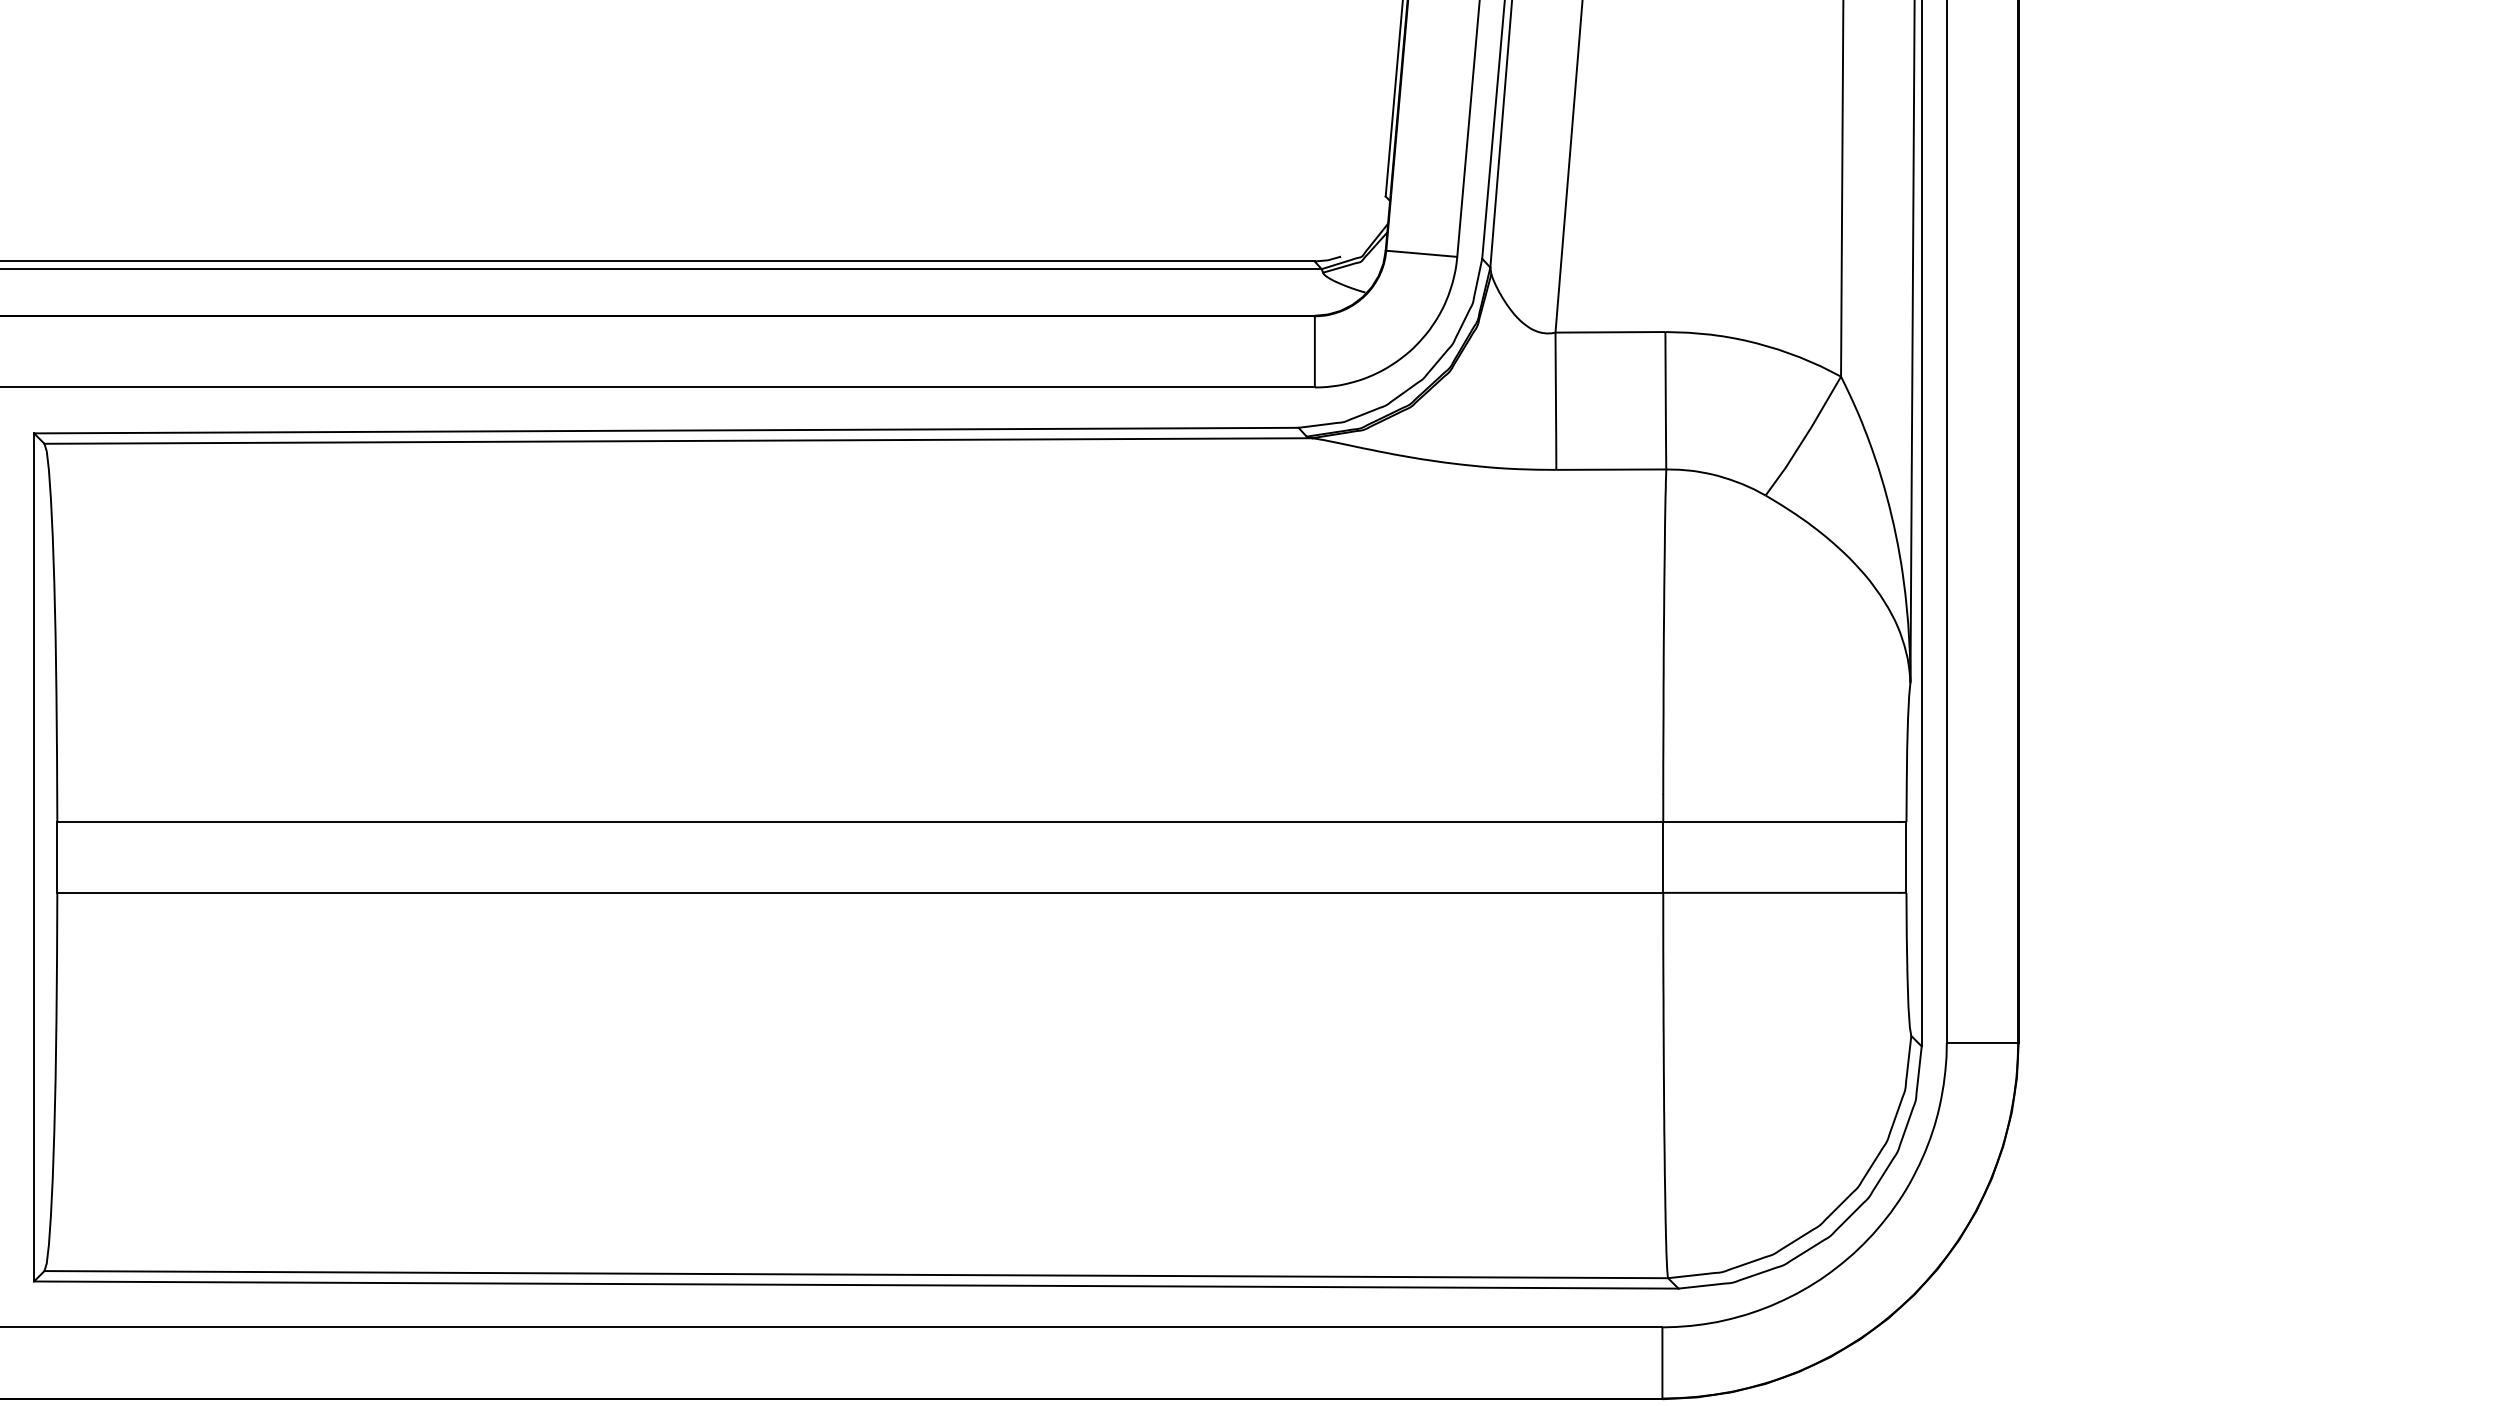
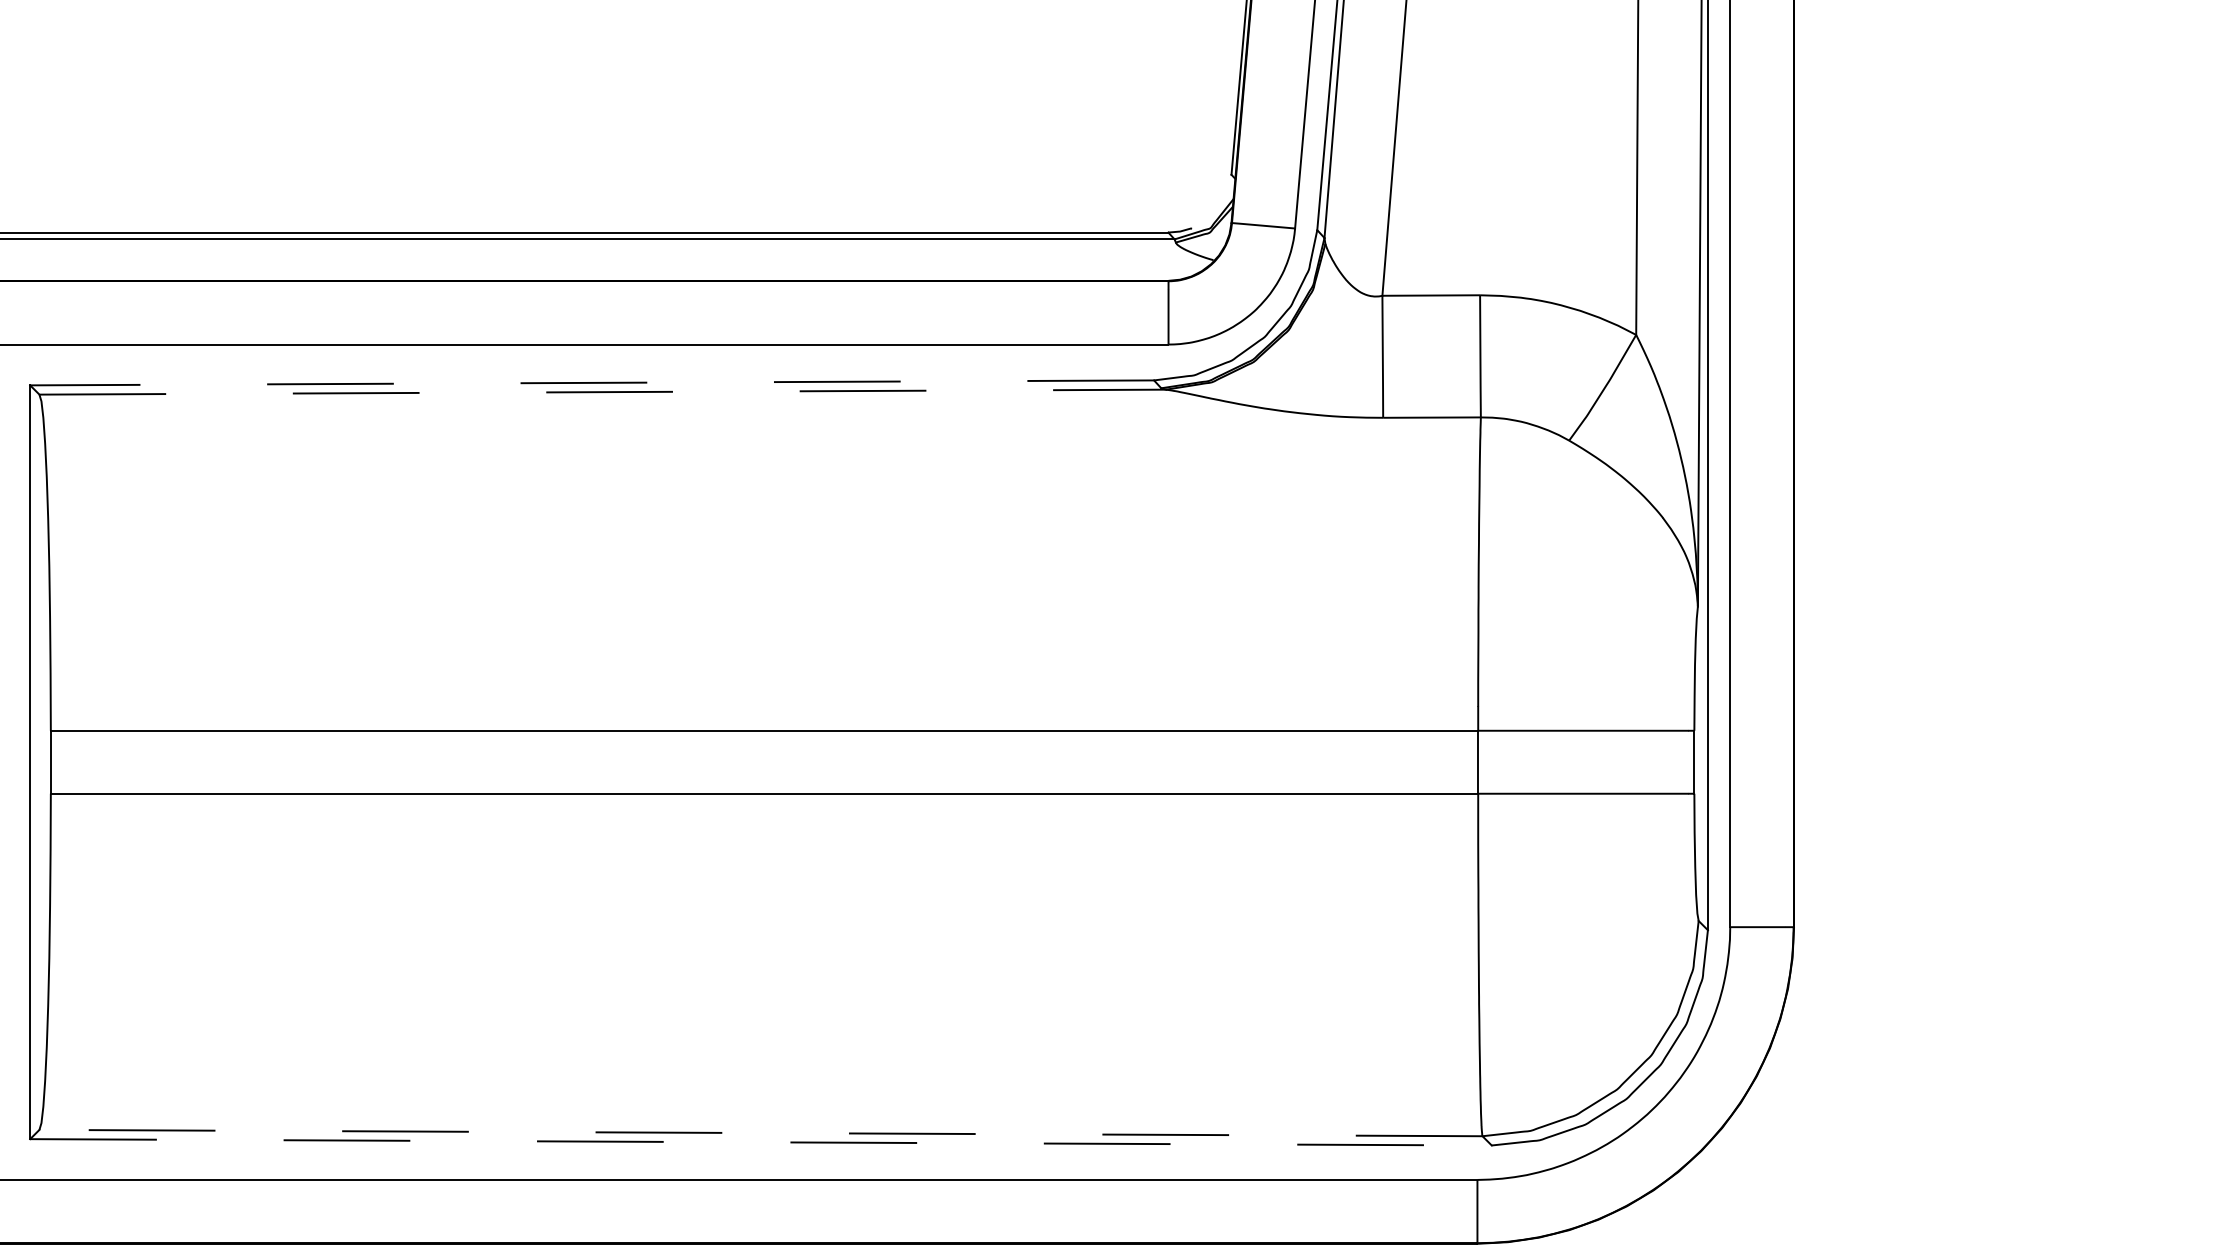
line: (665, 430) -> (591, 382), solid -> dashed
line: (678, 441) -> (602, 392), solid -> dashed
line: (856, 1274) -> (761, 1132), solid -> dashed
line: (856, 1285) -> (761, 1142), solid -> dashed

